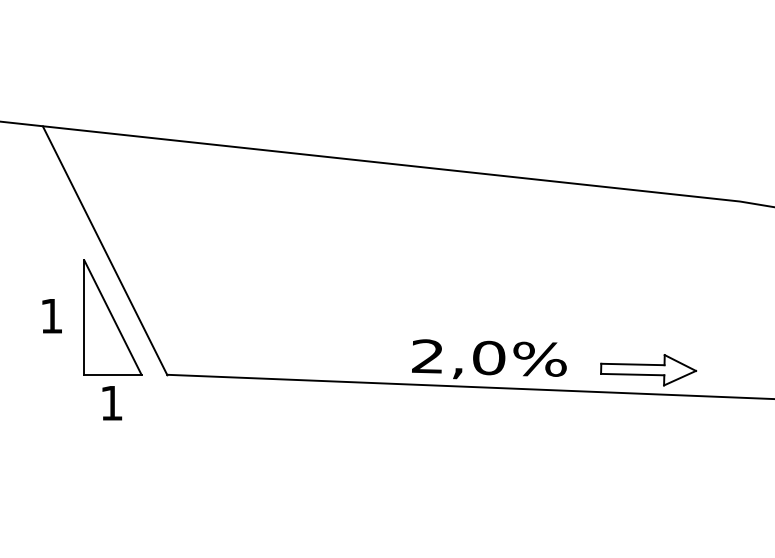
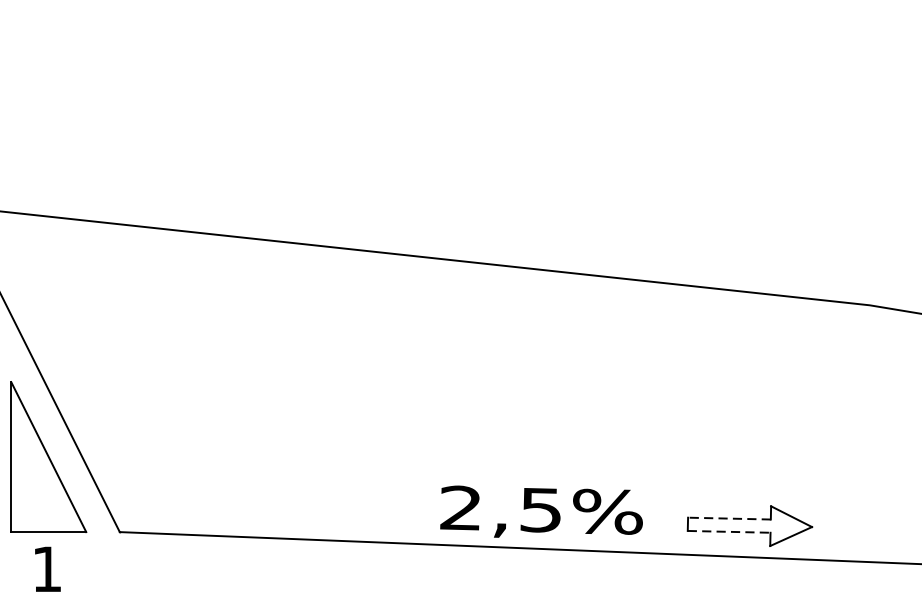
text: (489, 357) -> (541, 509), 2,0% -> 2,5%
line: (632, 364) -> (728, 518), solid -> dashed
line: (632, 374) -> (728, 531), solid -> dashed

